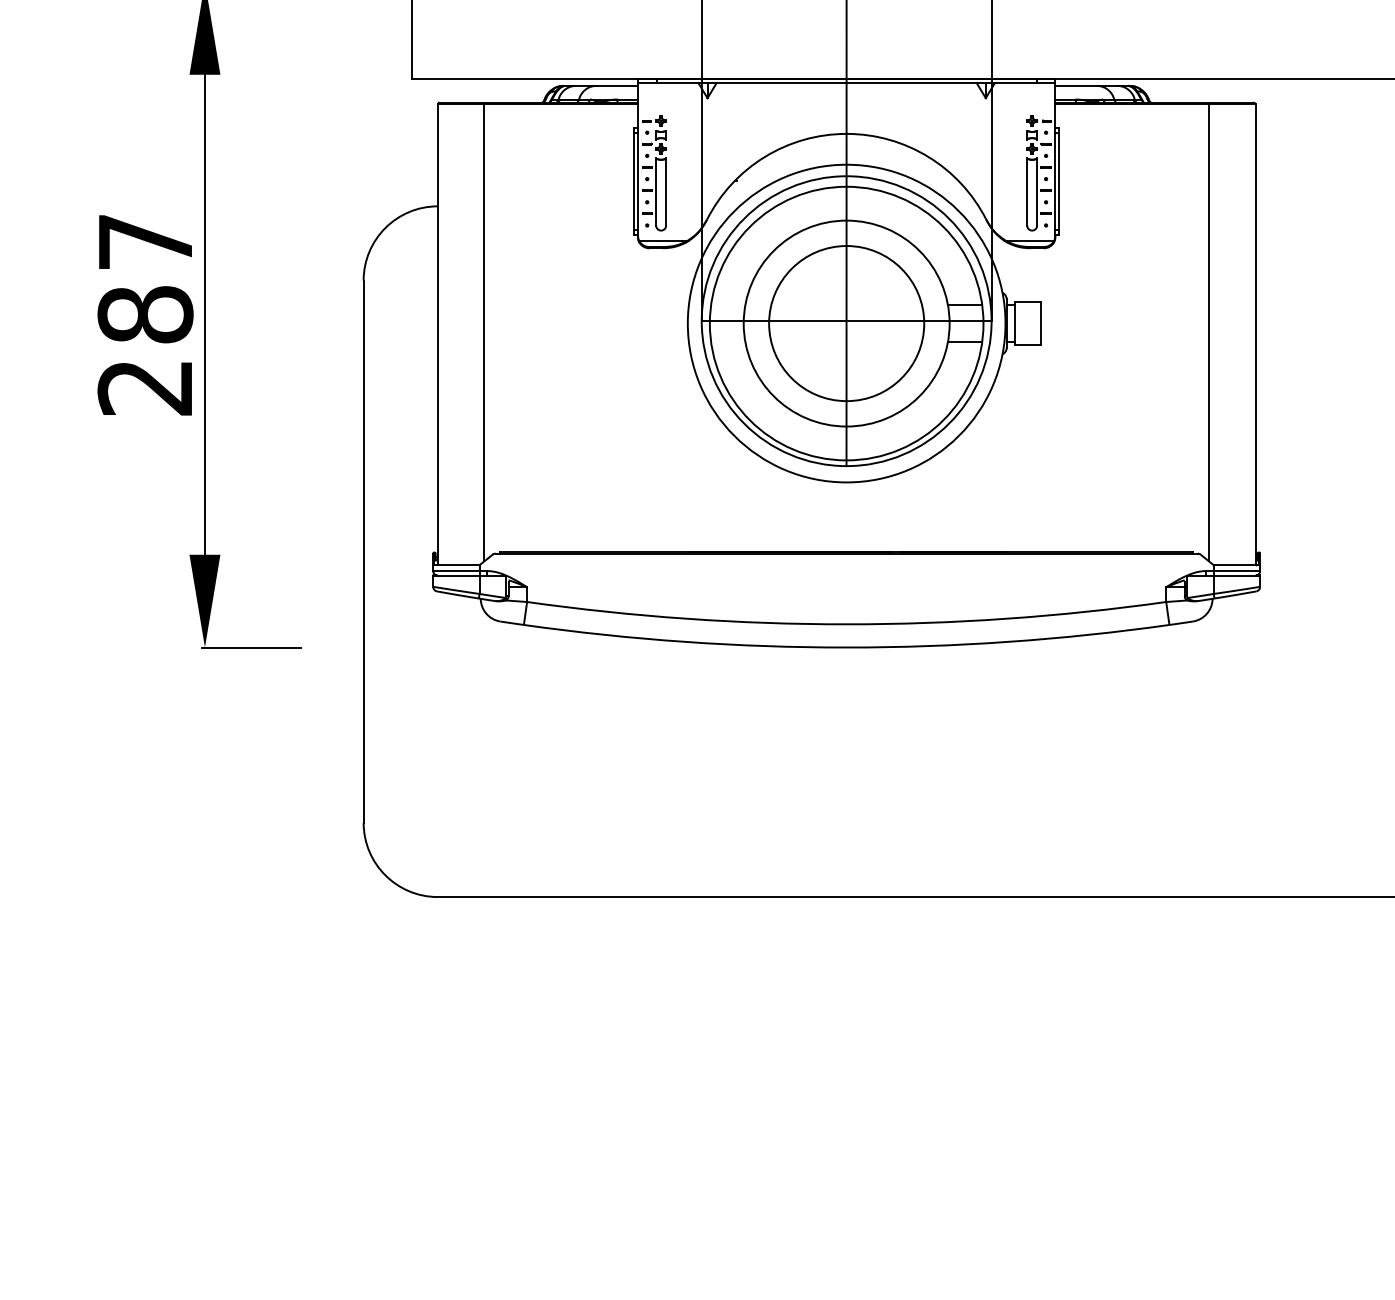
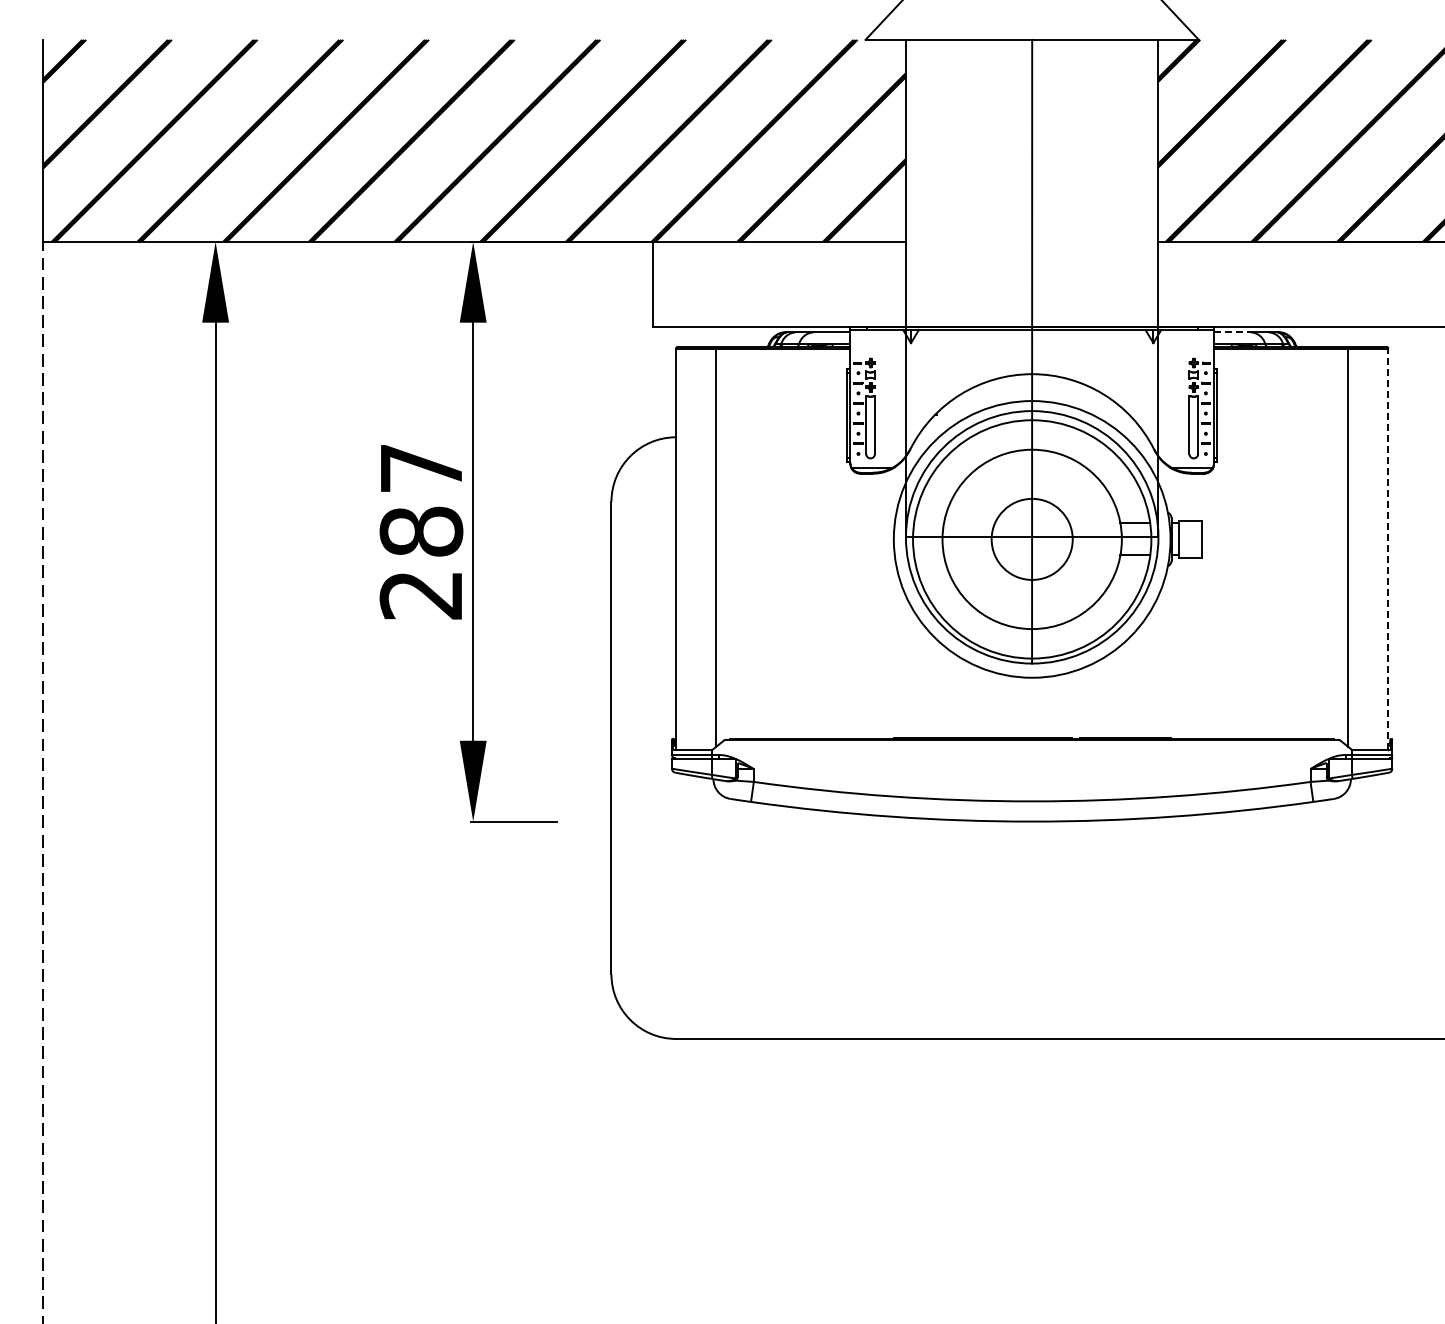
line: (1076, 86) -> (1232, 332), solid -> dashed
circle: (845, 322) -> (1031, 538), size x0.6
line: (1255, 335) -> (1388, 549), solid -> dashed

